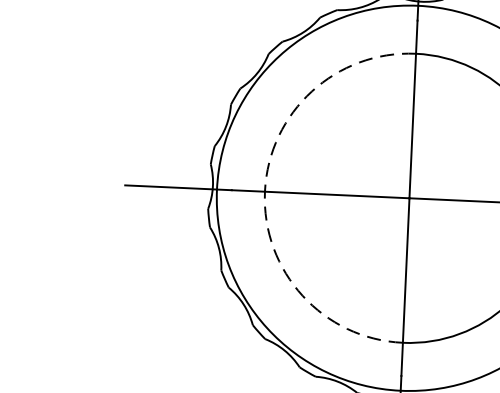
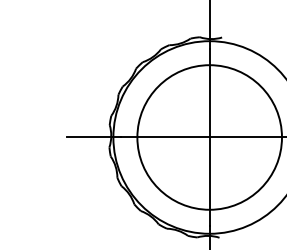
arc: (265, 191) -> (137, 137), dashed -> solid

